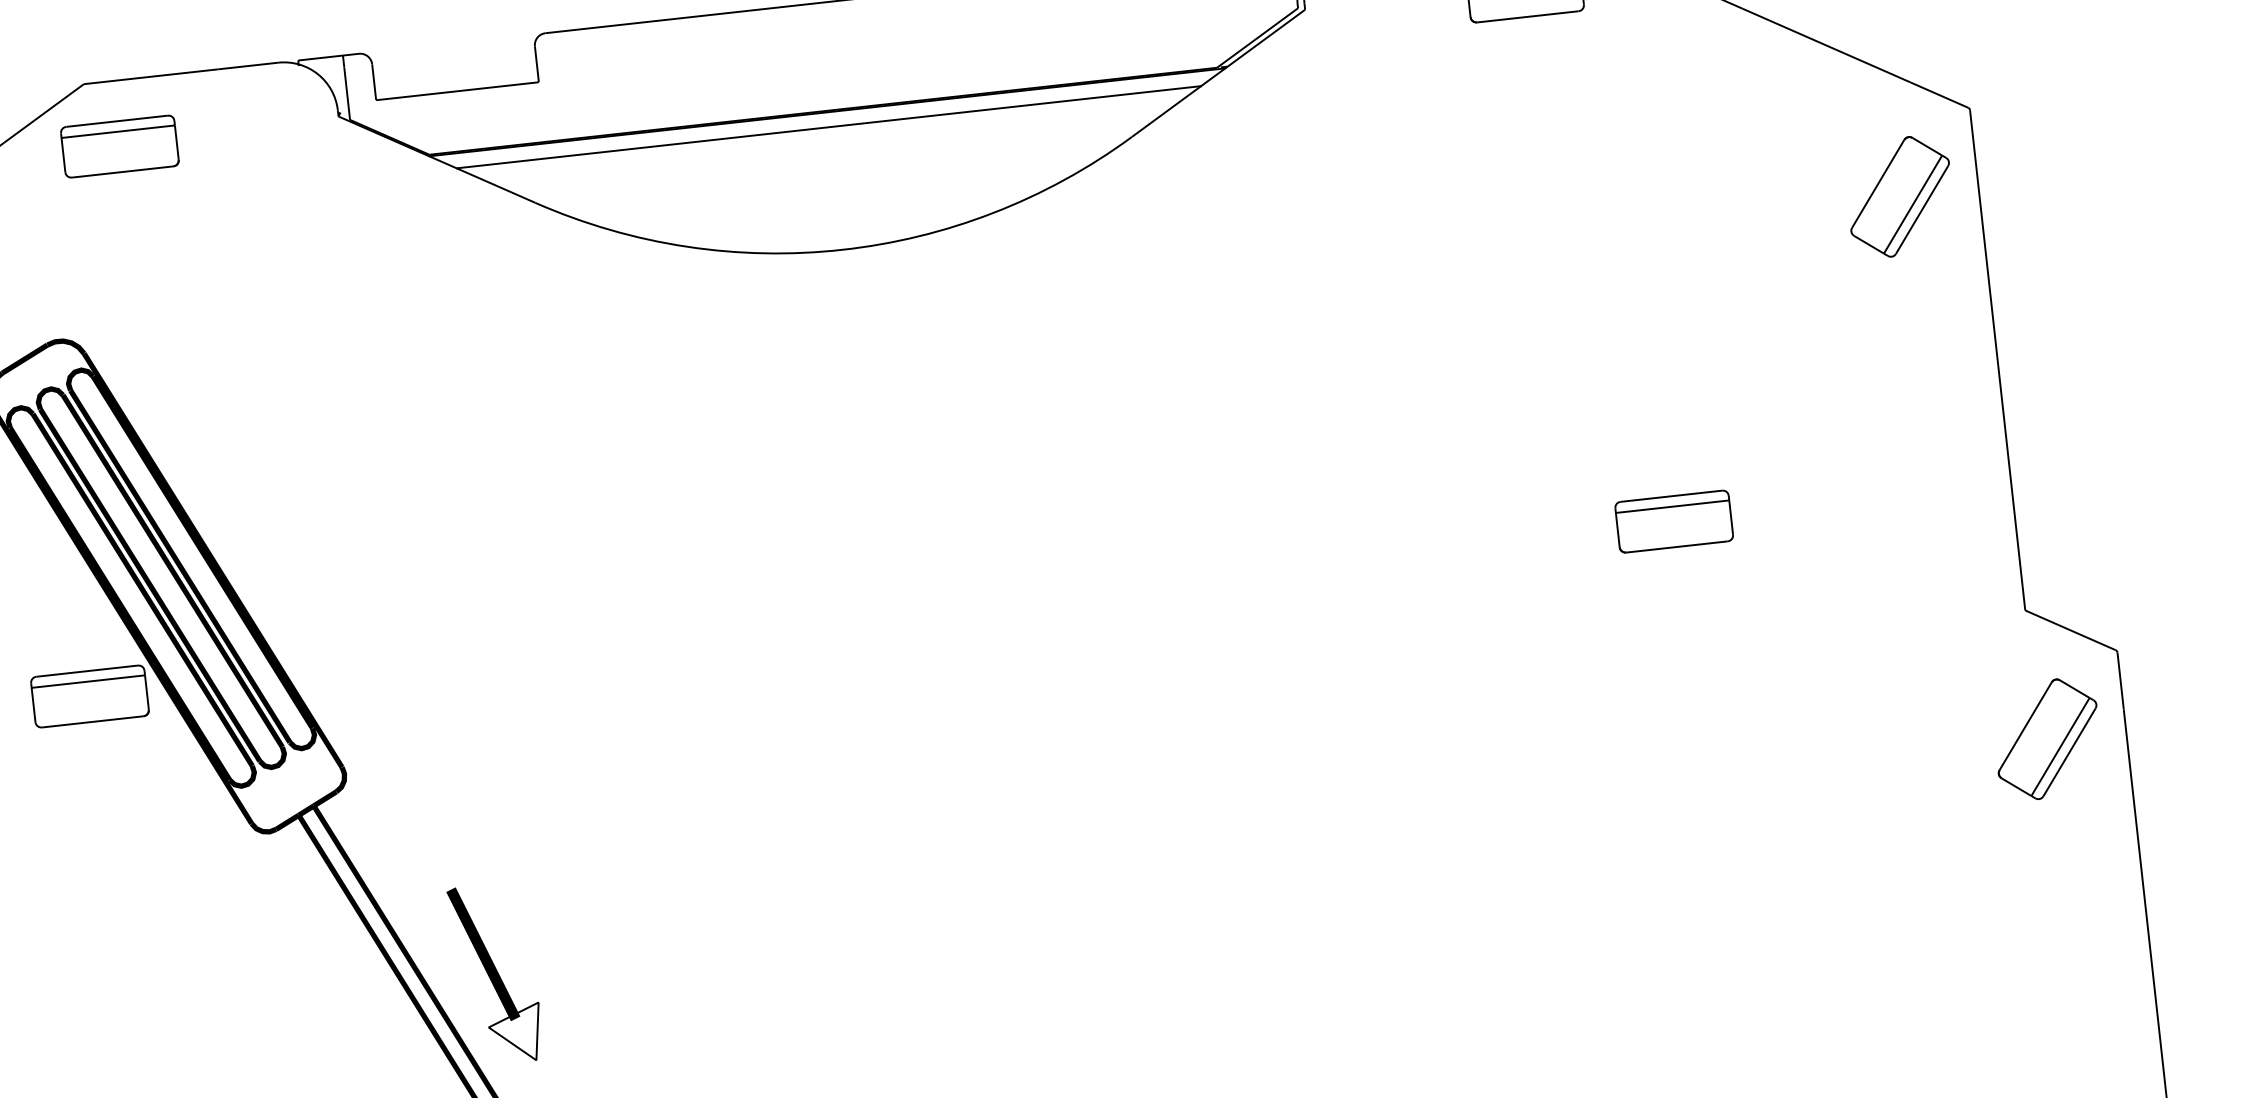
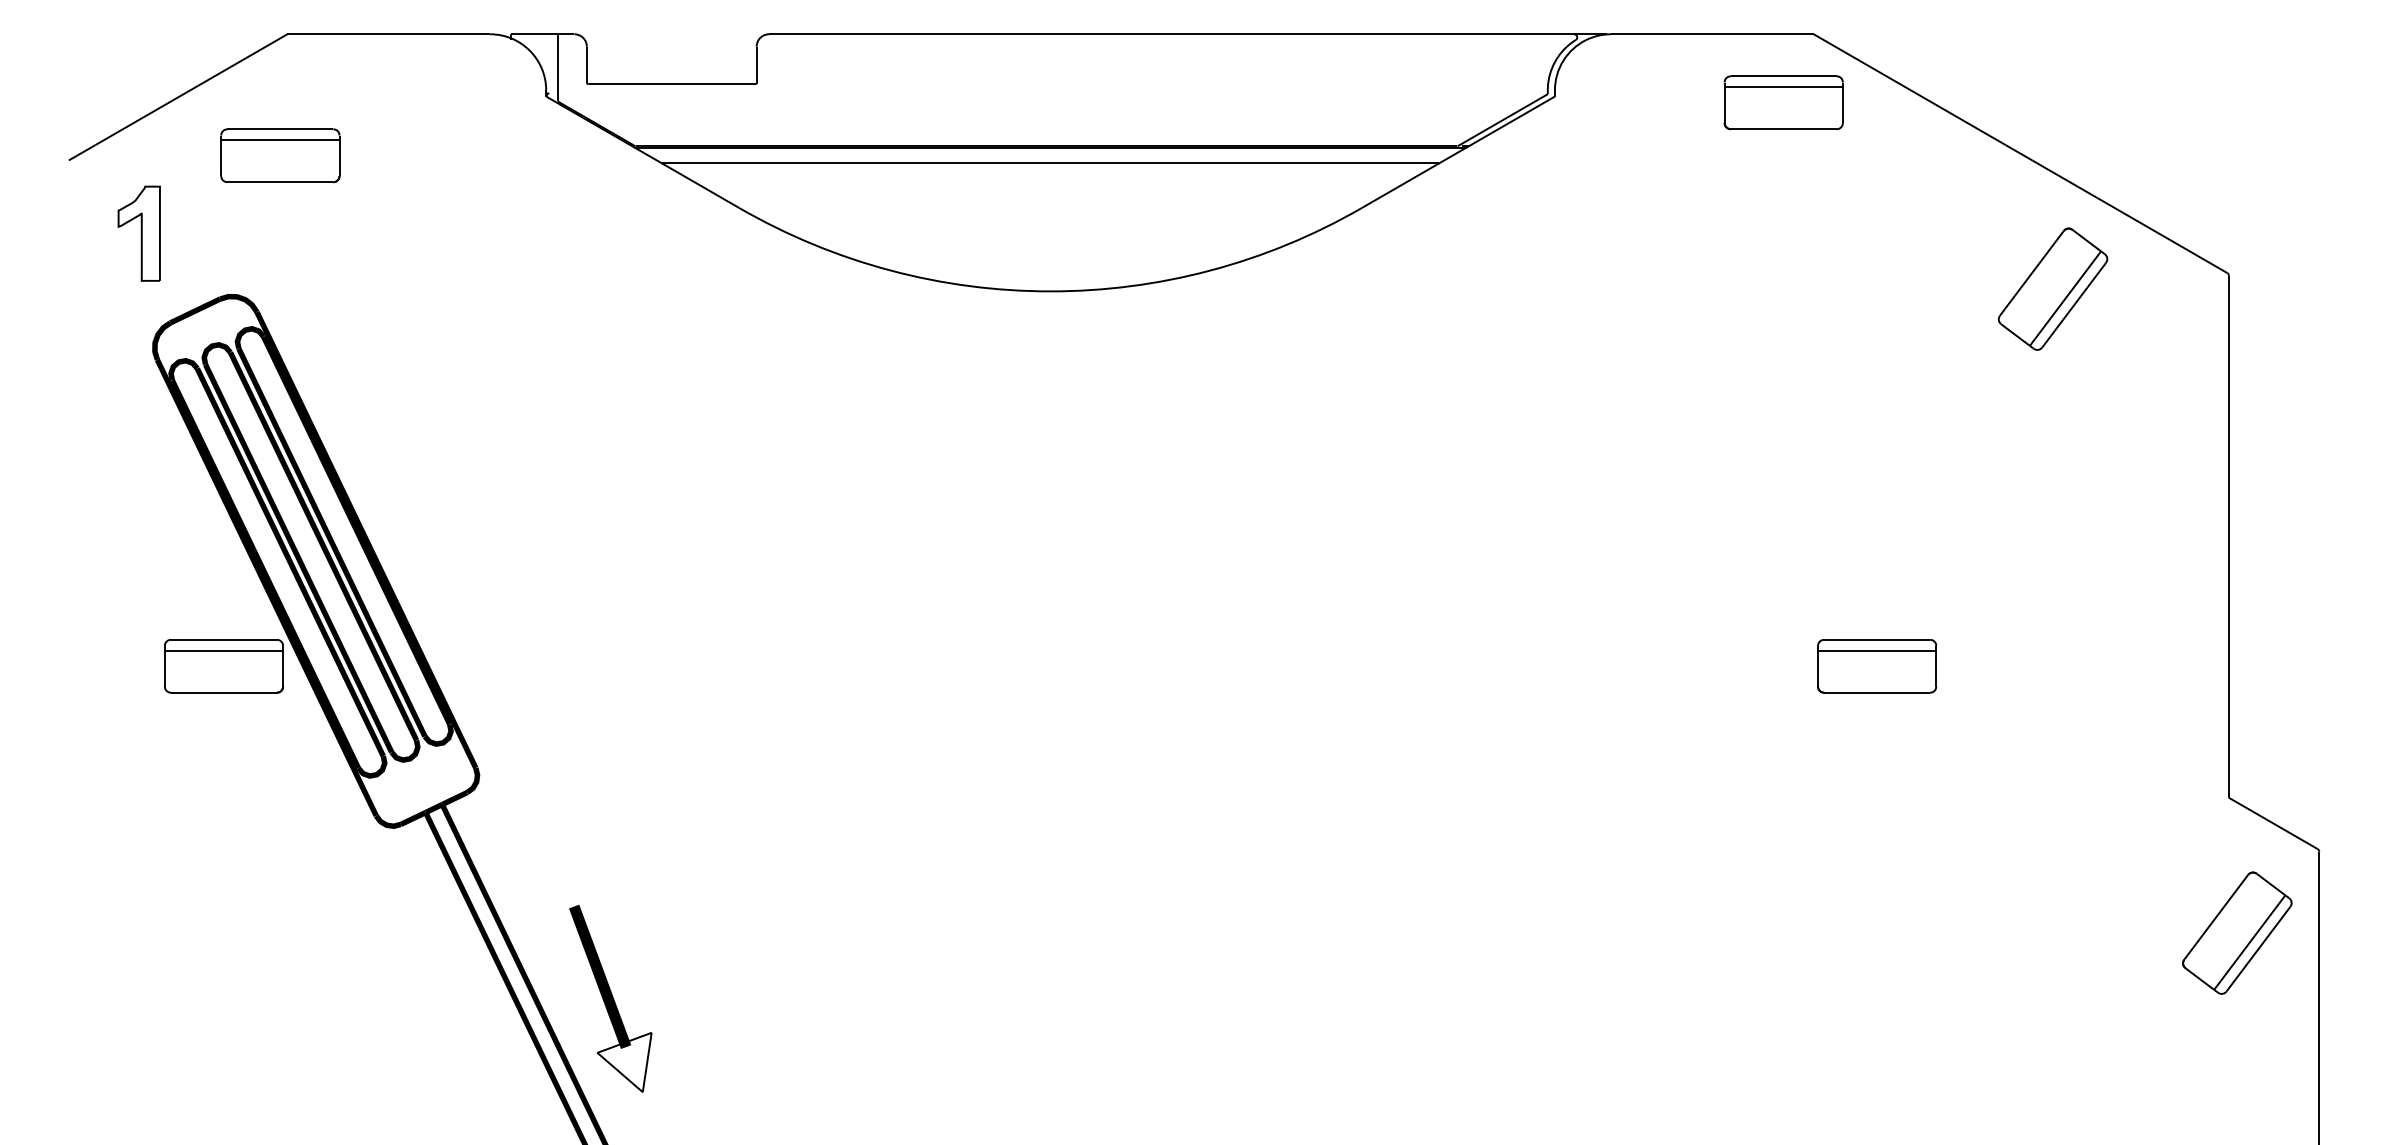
part: (119, 146) -> (280, 155), moved
part: (1900, 196) -> (2053, 288), moved

